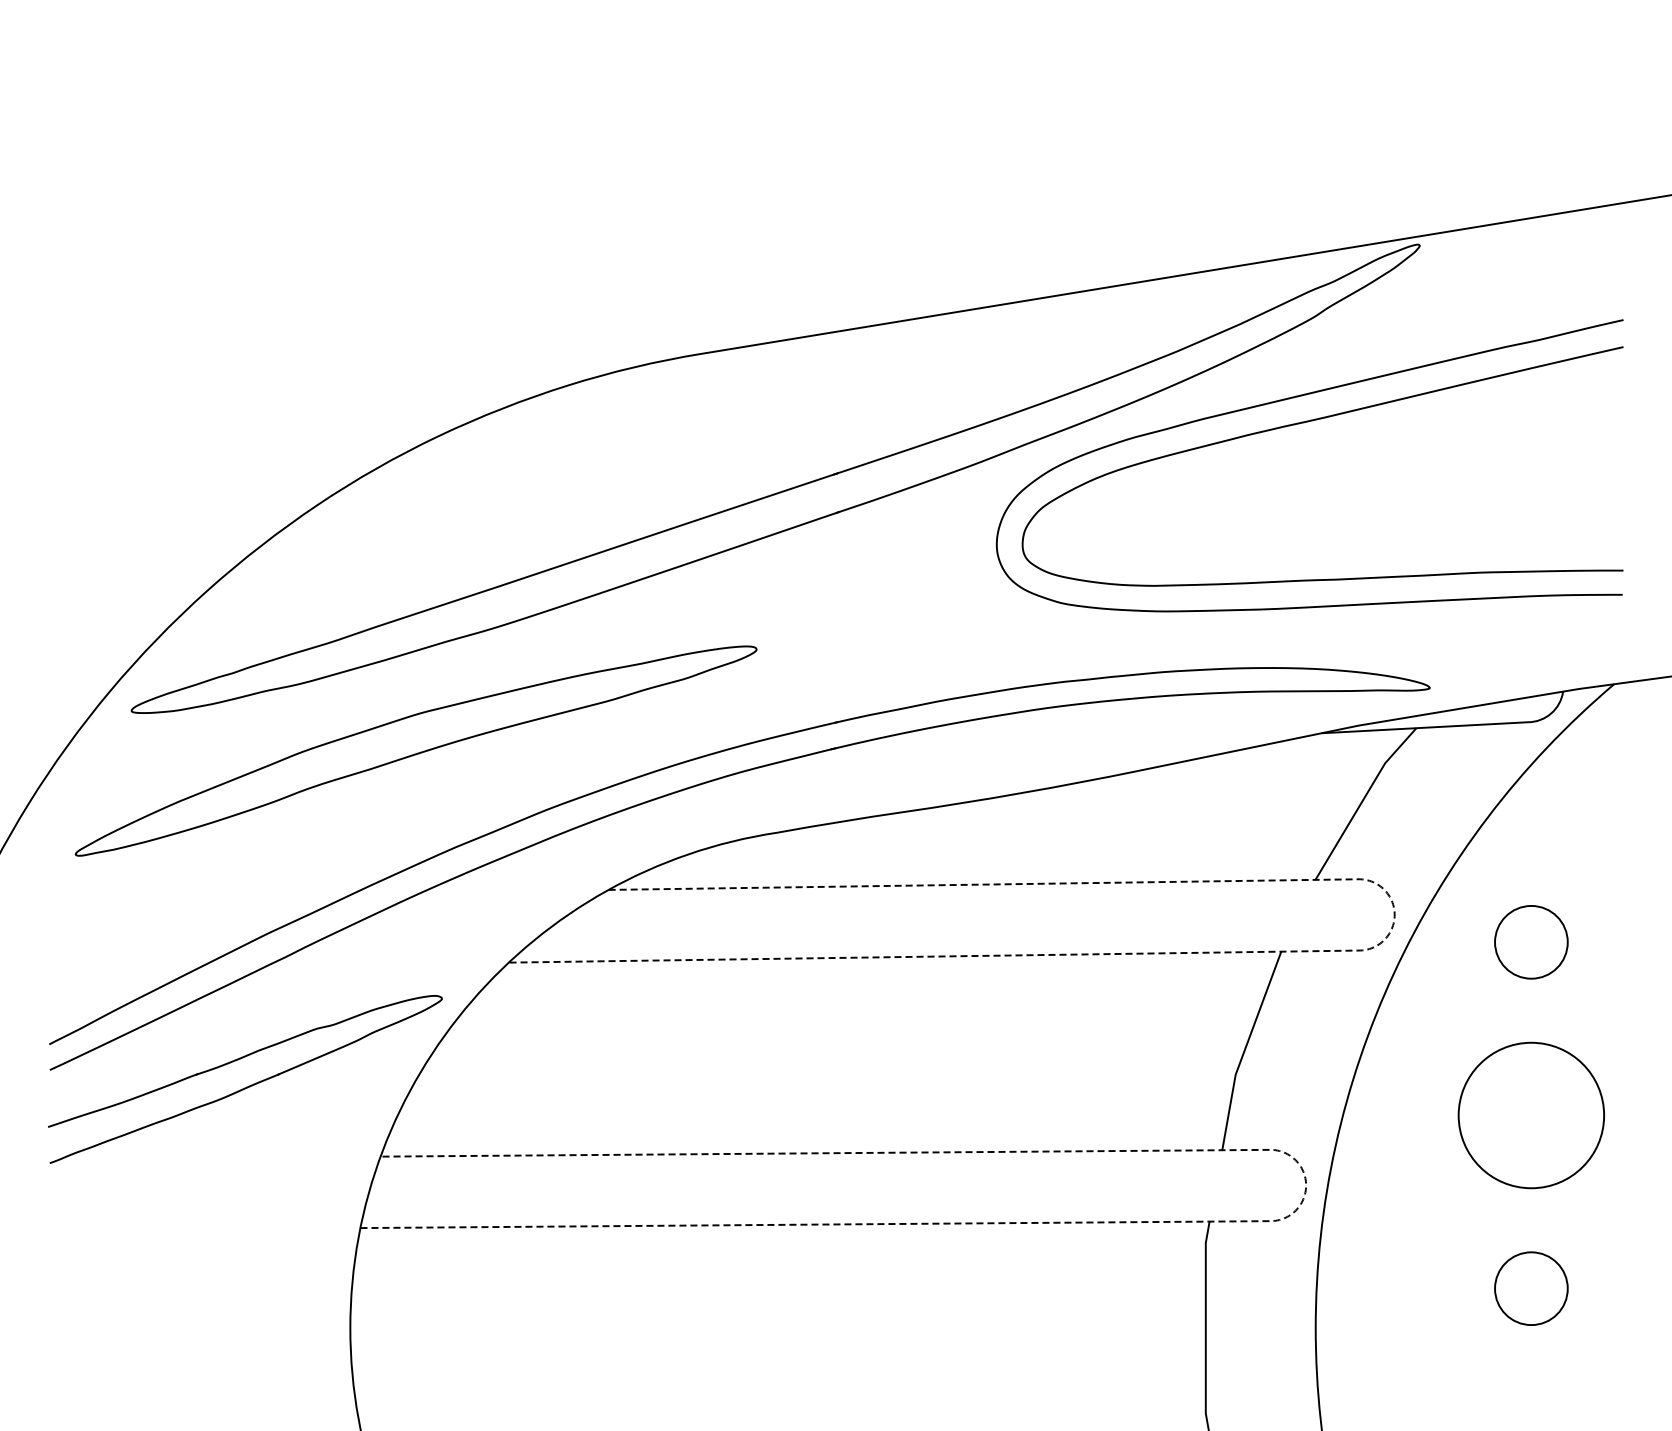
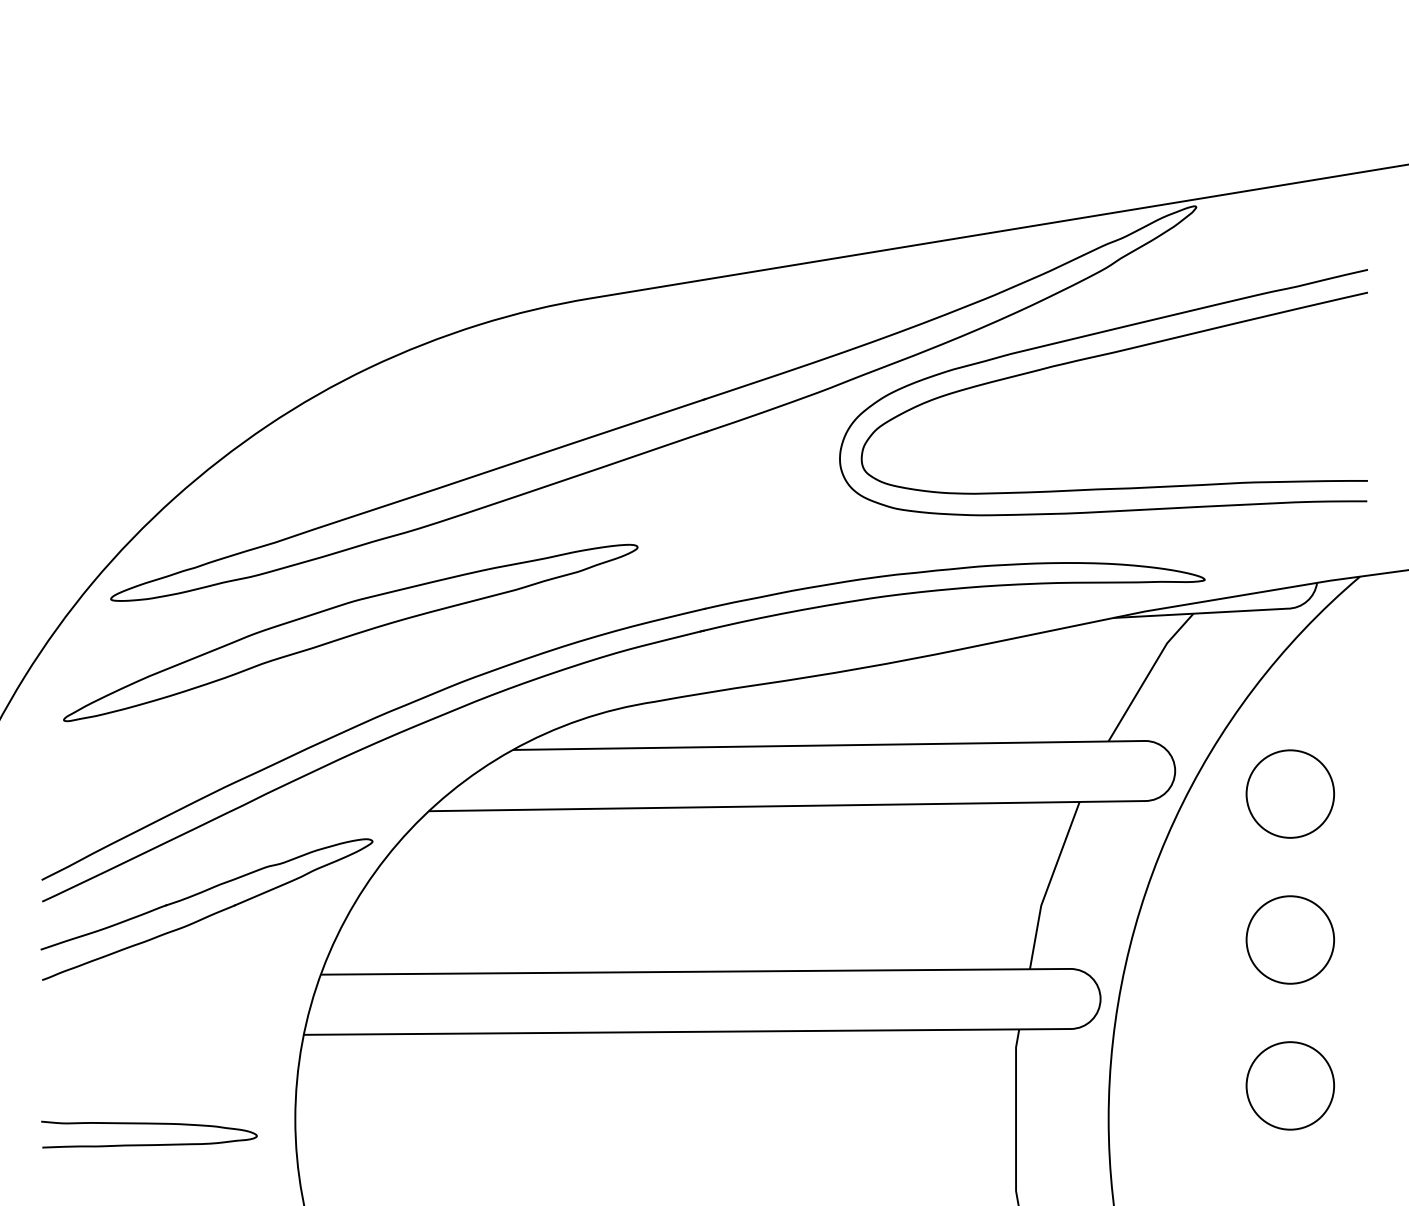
circle: (1531, 942) -> (1290, 794), size x1.43
line: (1372, 947) -> (1156, 798), dashed -> solid
circle: (1531, 1115) -> (1290, 940), size x0.71
line: (1305, 1193) -> (1100, 1005), dashed -> solid
circle: (1531, 1288) -> (1290, 1085), size x1.43
curve: (176, 1334) -> (148, 1124), added

